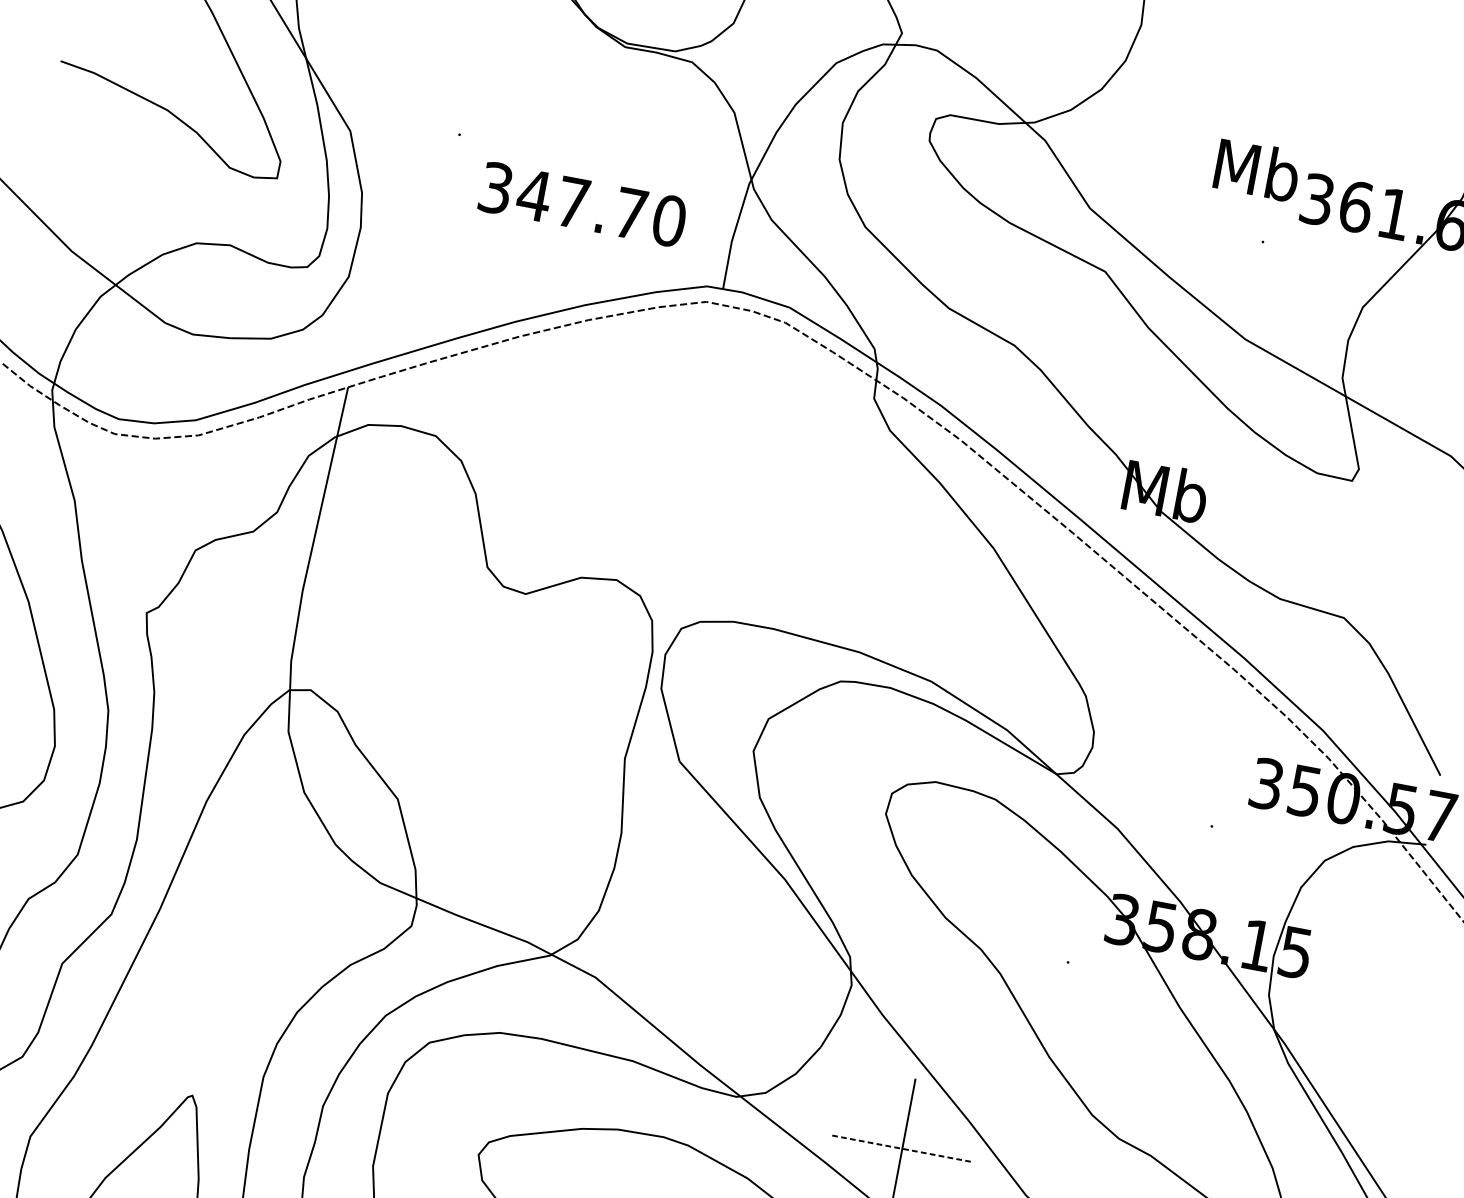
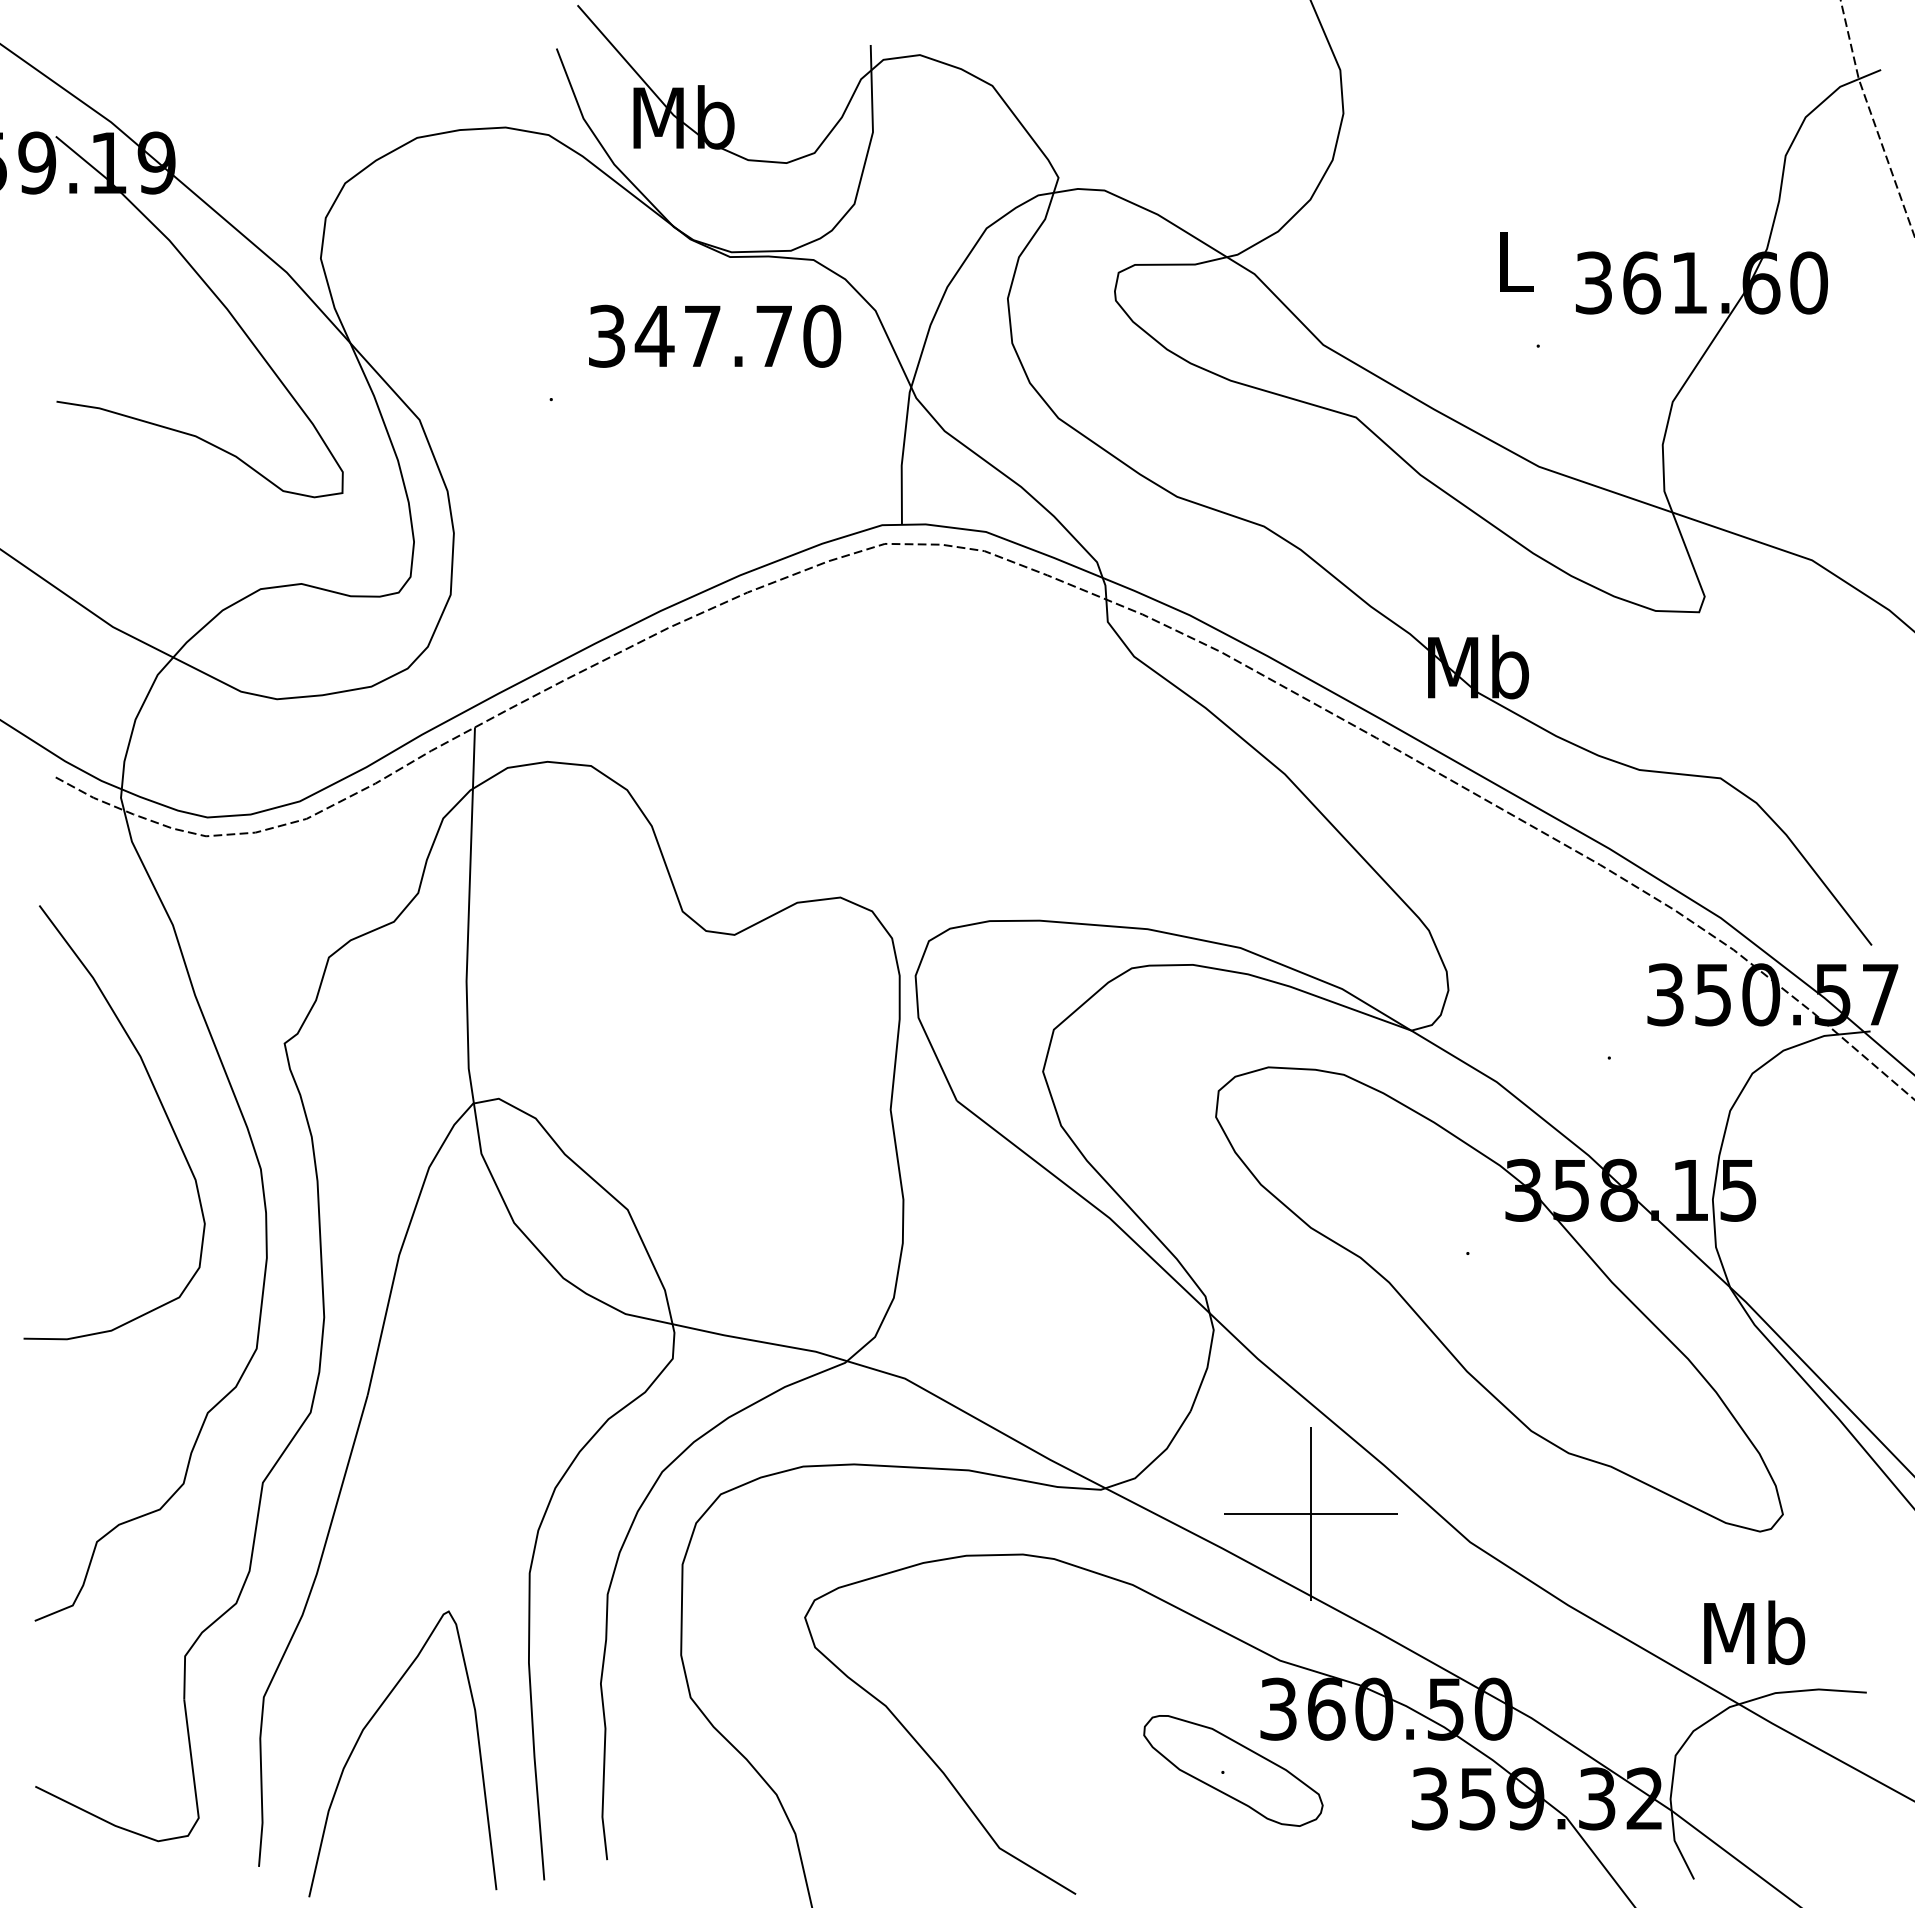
text: (1257, 170) -> (1515, 261), Mb -> L
text: (583, 204) -> (715, 335), moved
line: (902, 1148) -> (1311, 1514), dashed -> solid

